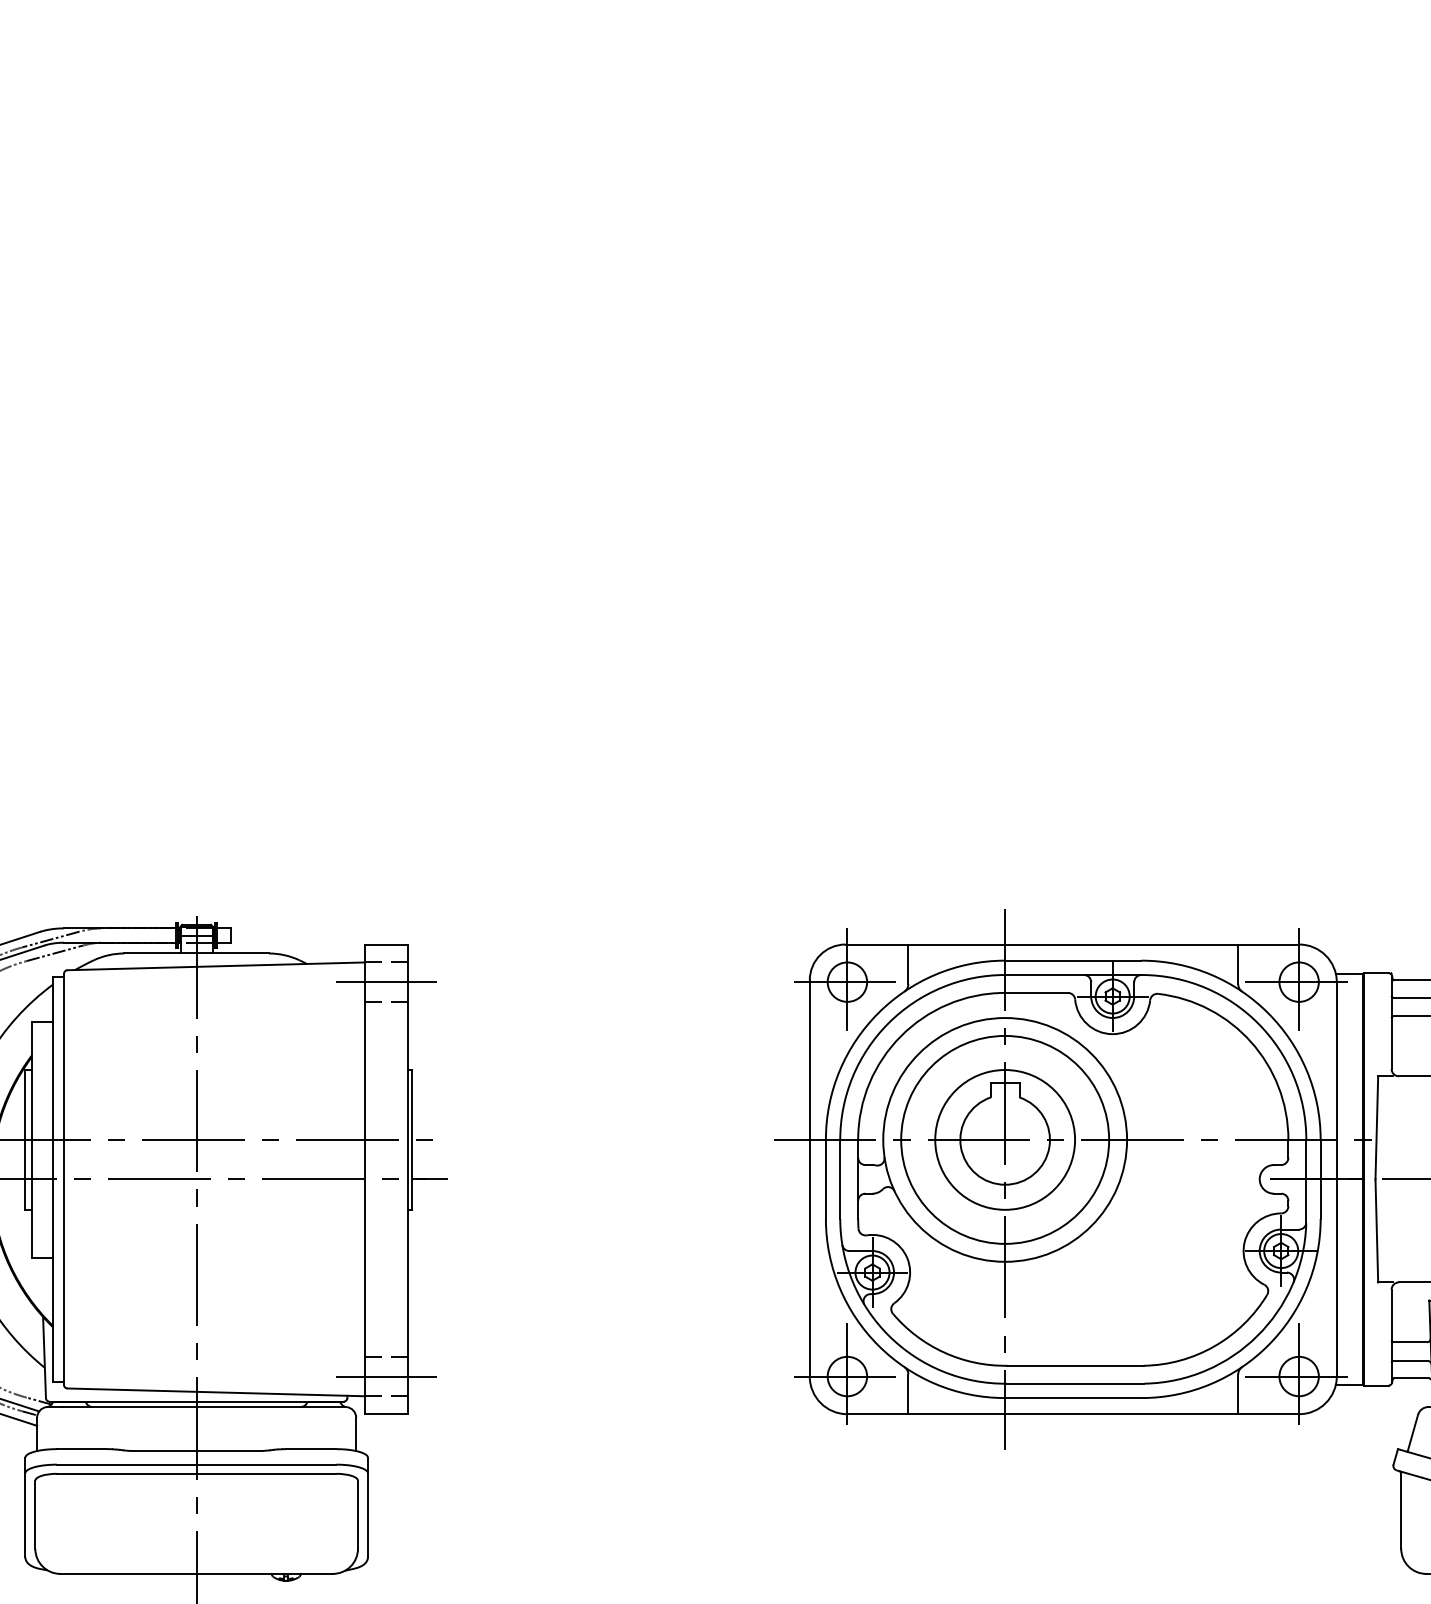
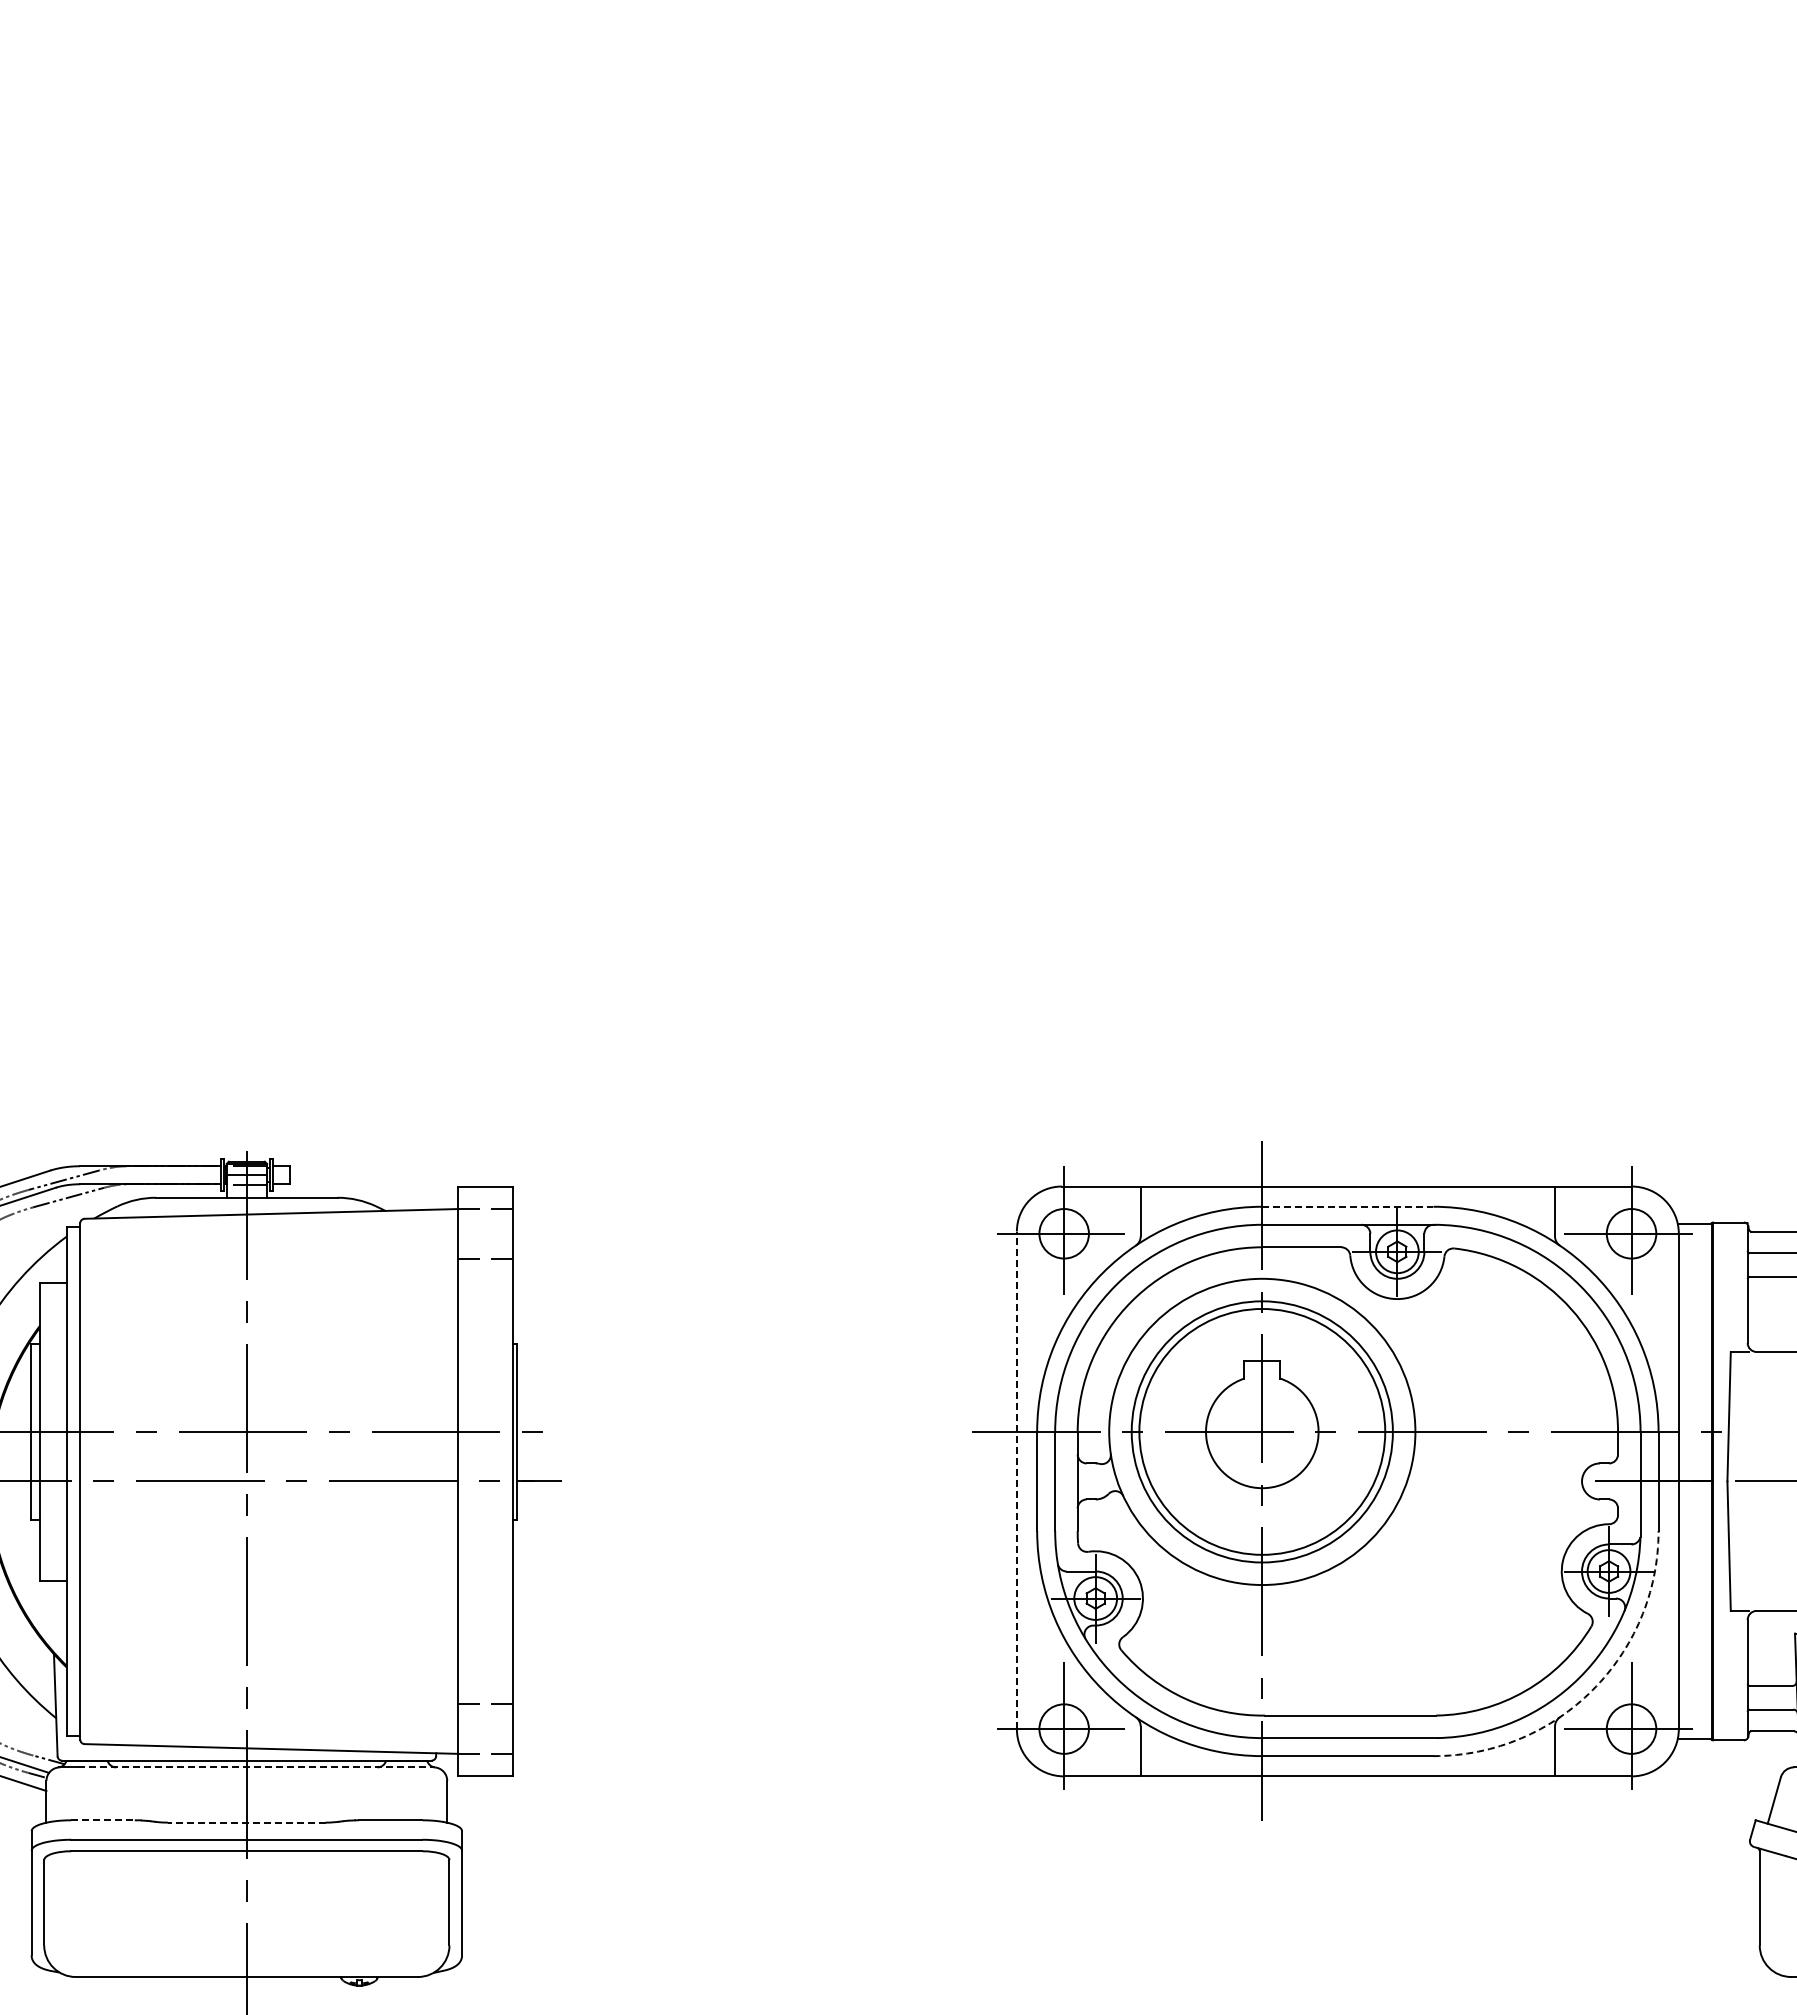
line: (1072, 960) -> (1347, 1206), solid -> dashed
line: (386, 981) -> (485, 1233), removed
circle: (1005, 1139) -> (1262, 1431), size x1.4
line: (809, 1178) -> (1016, 1480), solid -> dashed
arc: (1268, 1345) -> (1592, 1690), solid -> dashed
line: (386, 1376) -> (485, 1729), removed
line: (204, 1407) -> (256, 1767), solid -> dashed
line: (82, 1449) -> (103, 1820), solid -> dashed
line: (196, 1450) -> (246, 1822), solid -> dashed

